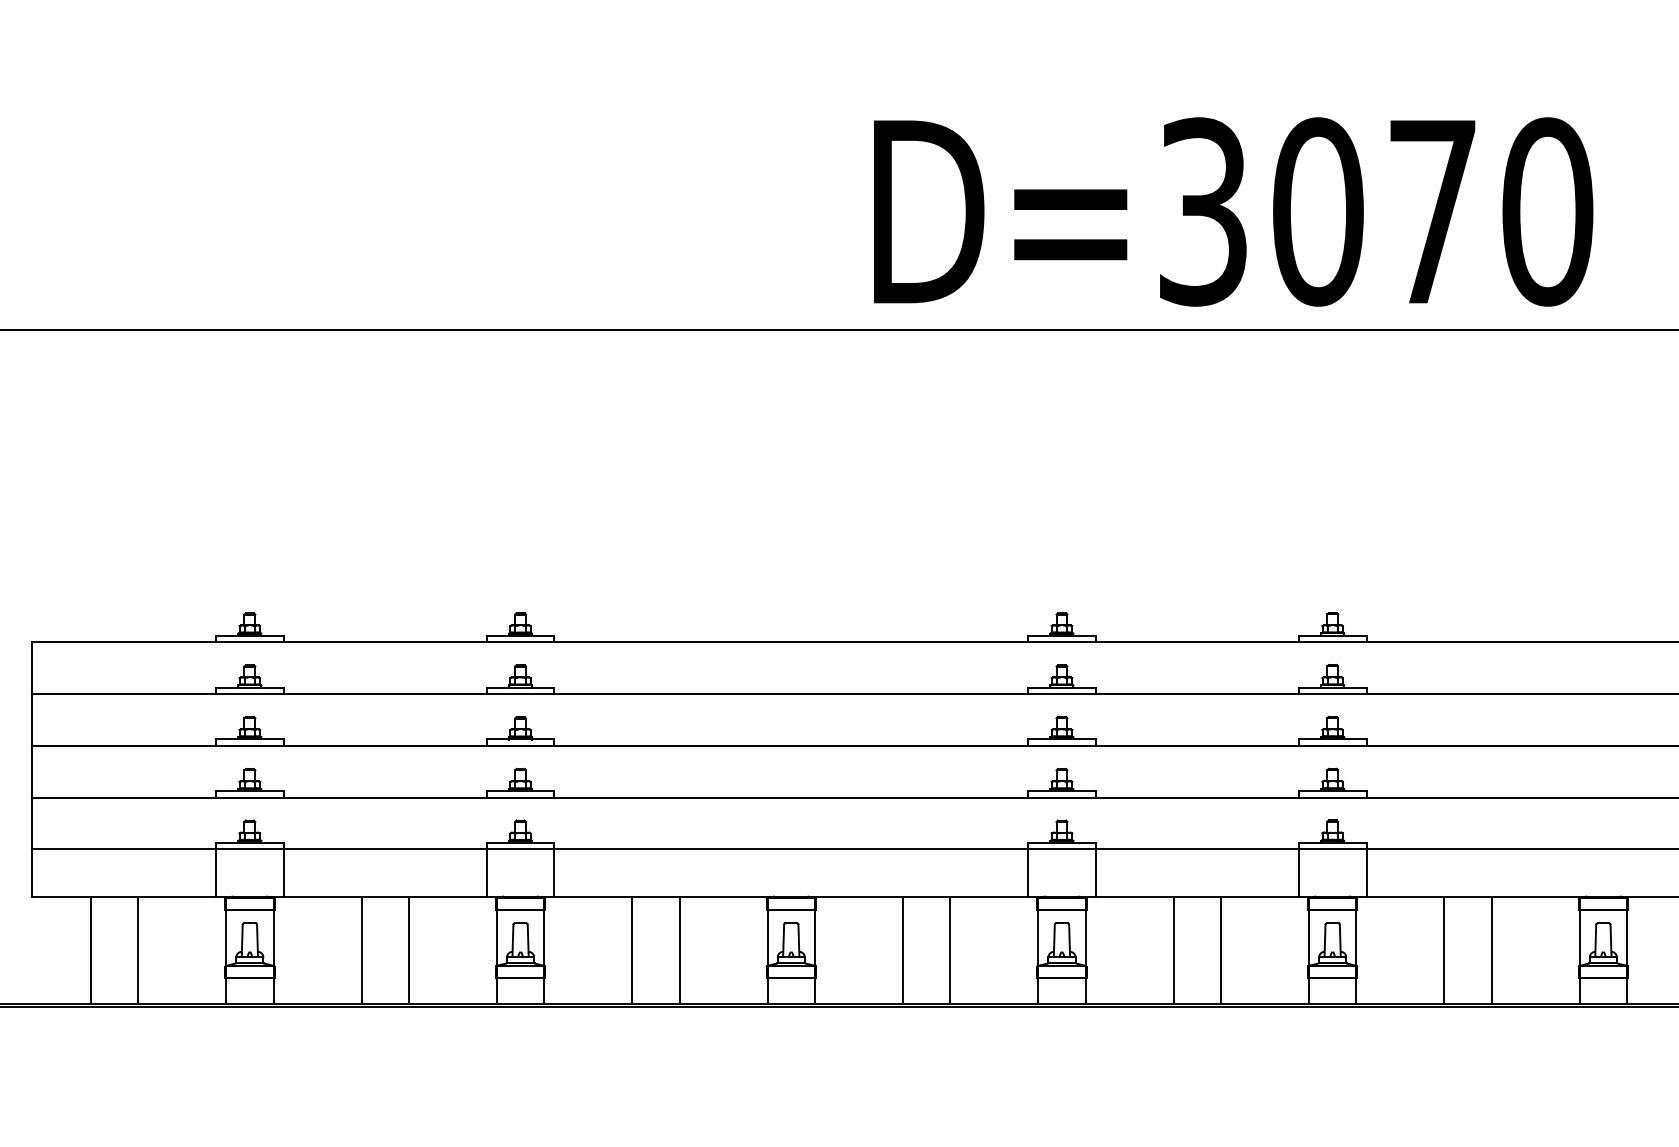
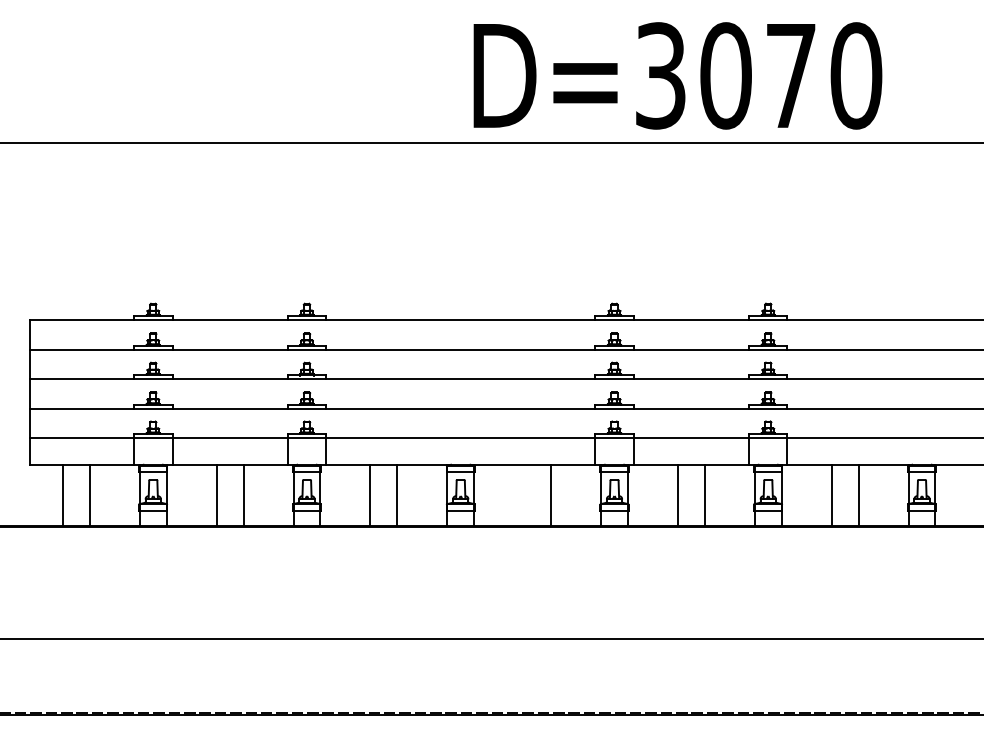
text: (1232, 211) -> (677, 75), moved
line: (903, 948) -> (524, 494), removed

